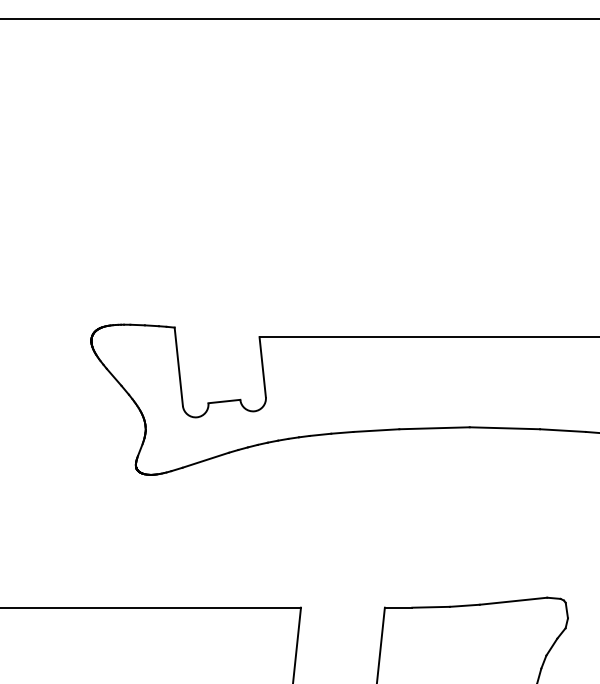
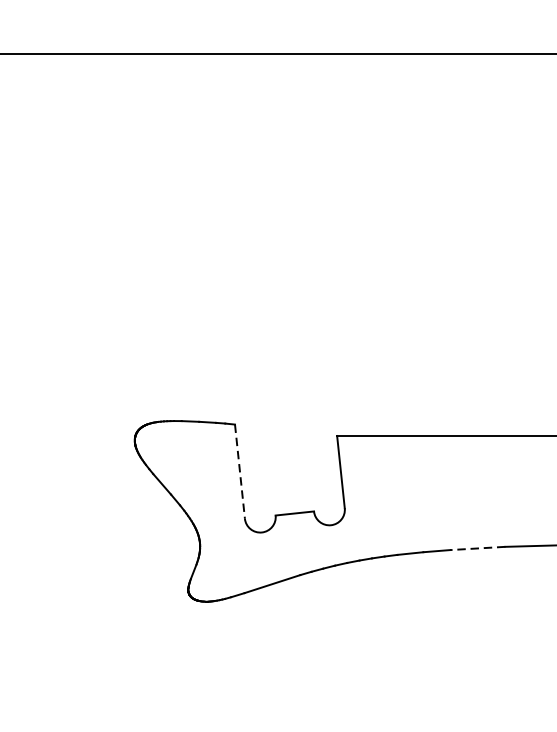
line: (178, 367) -> (239, 472), solid -> dashed
line: (376, 430) -> (477, 548), solid -> dashed

